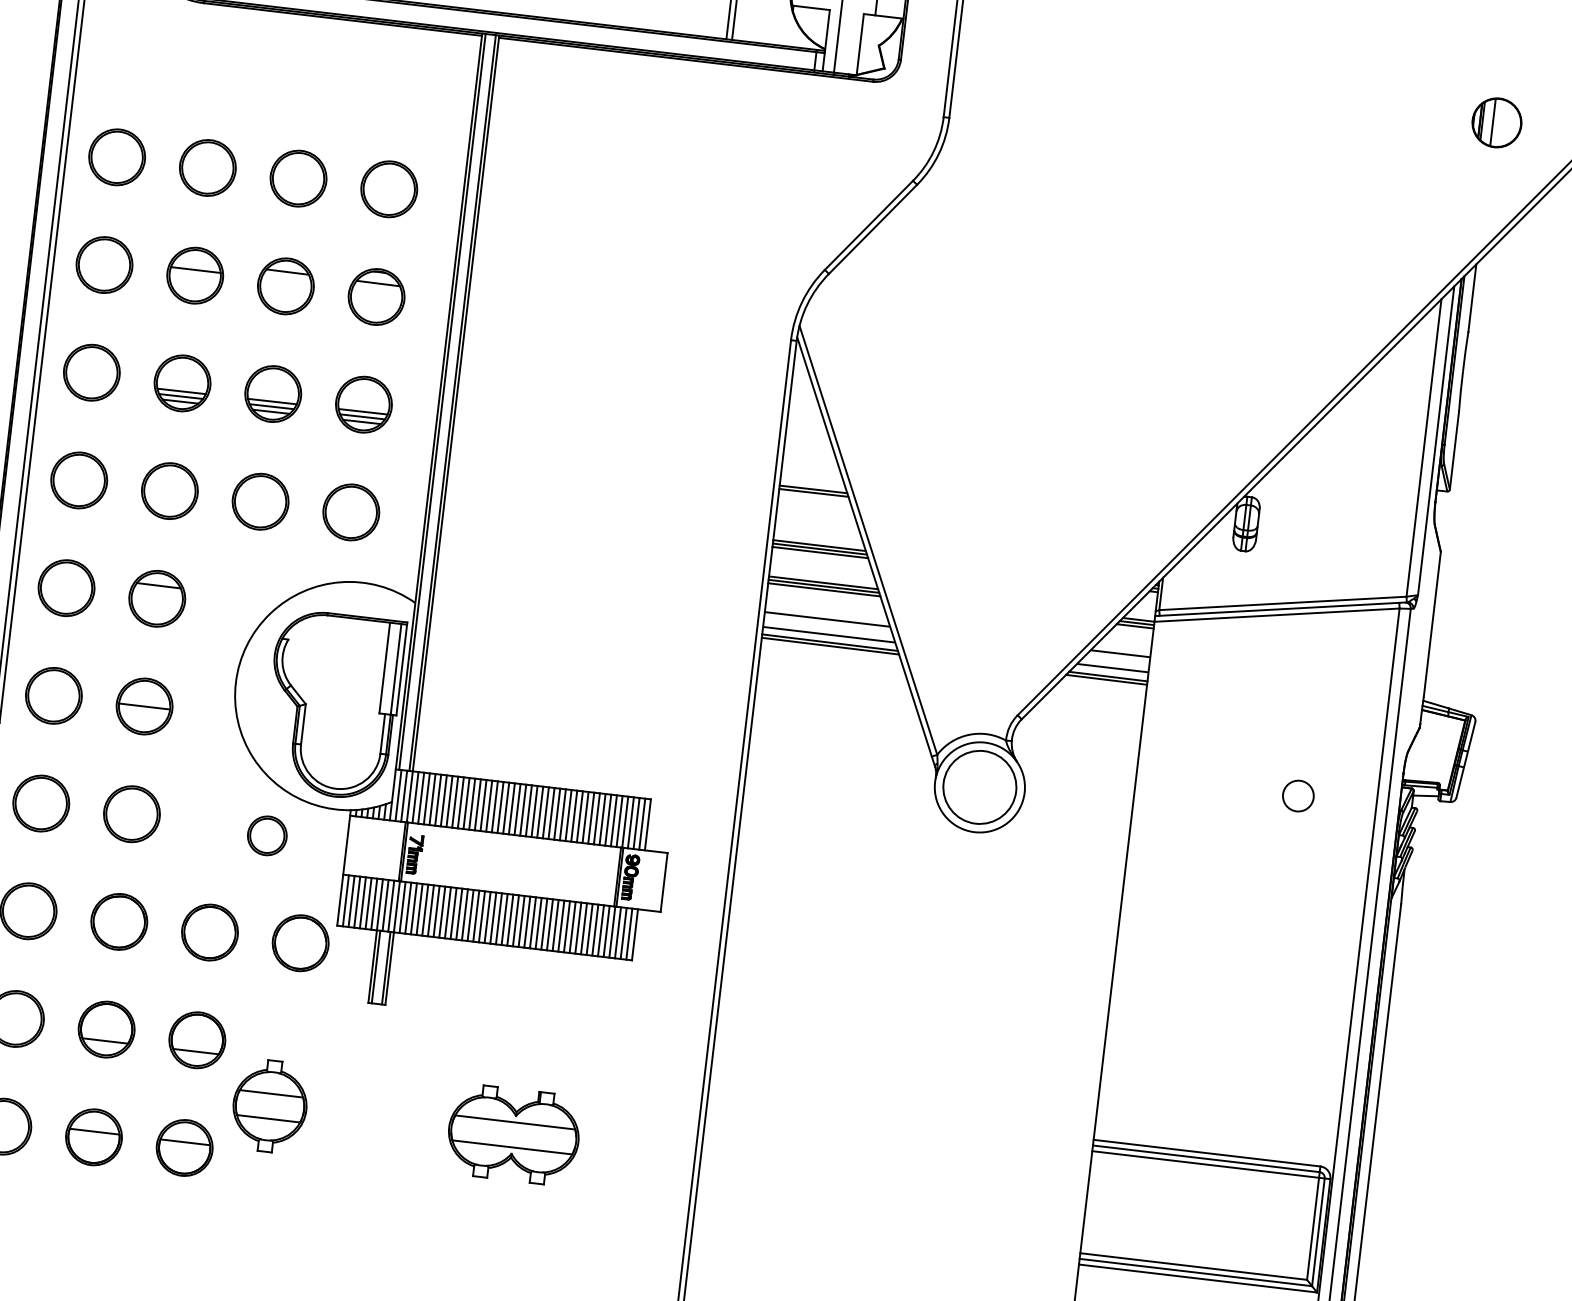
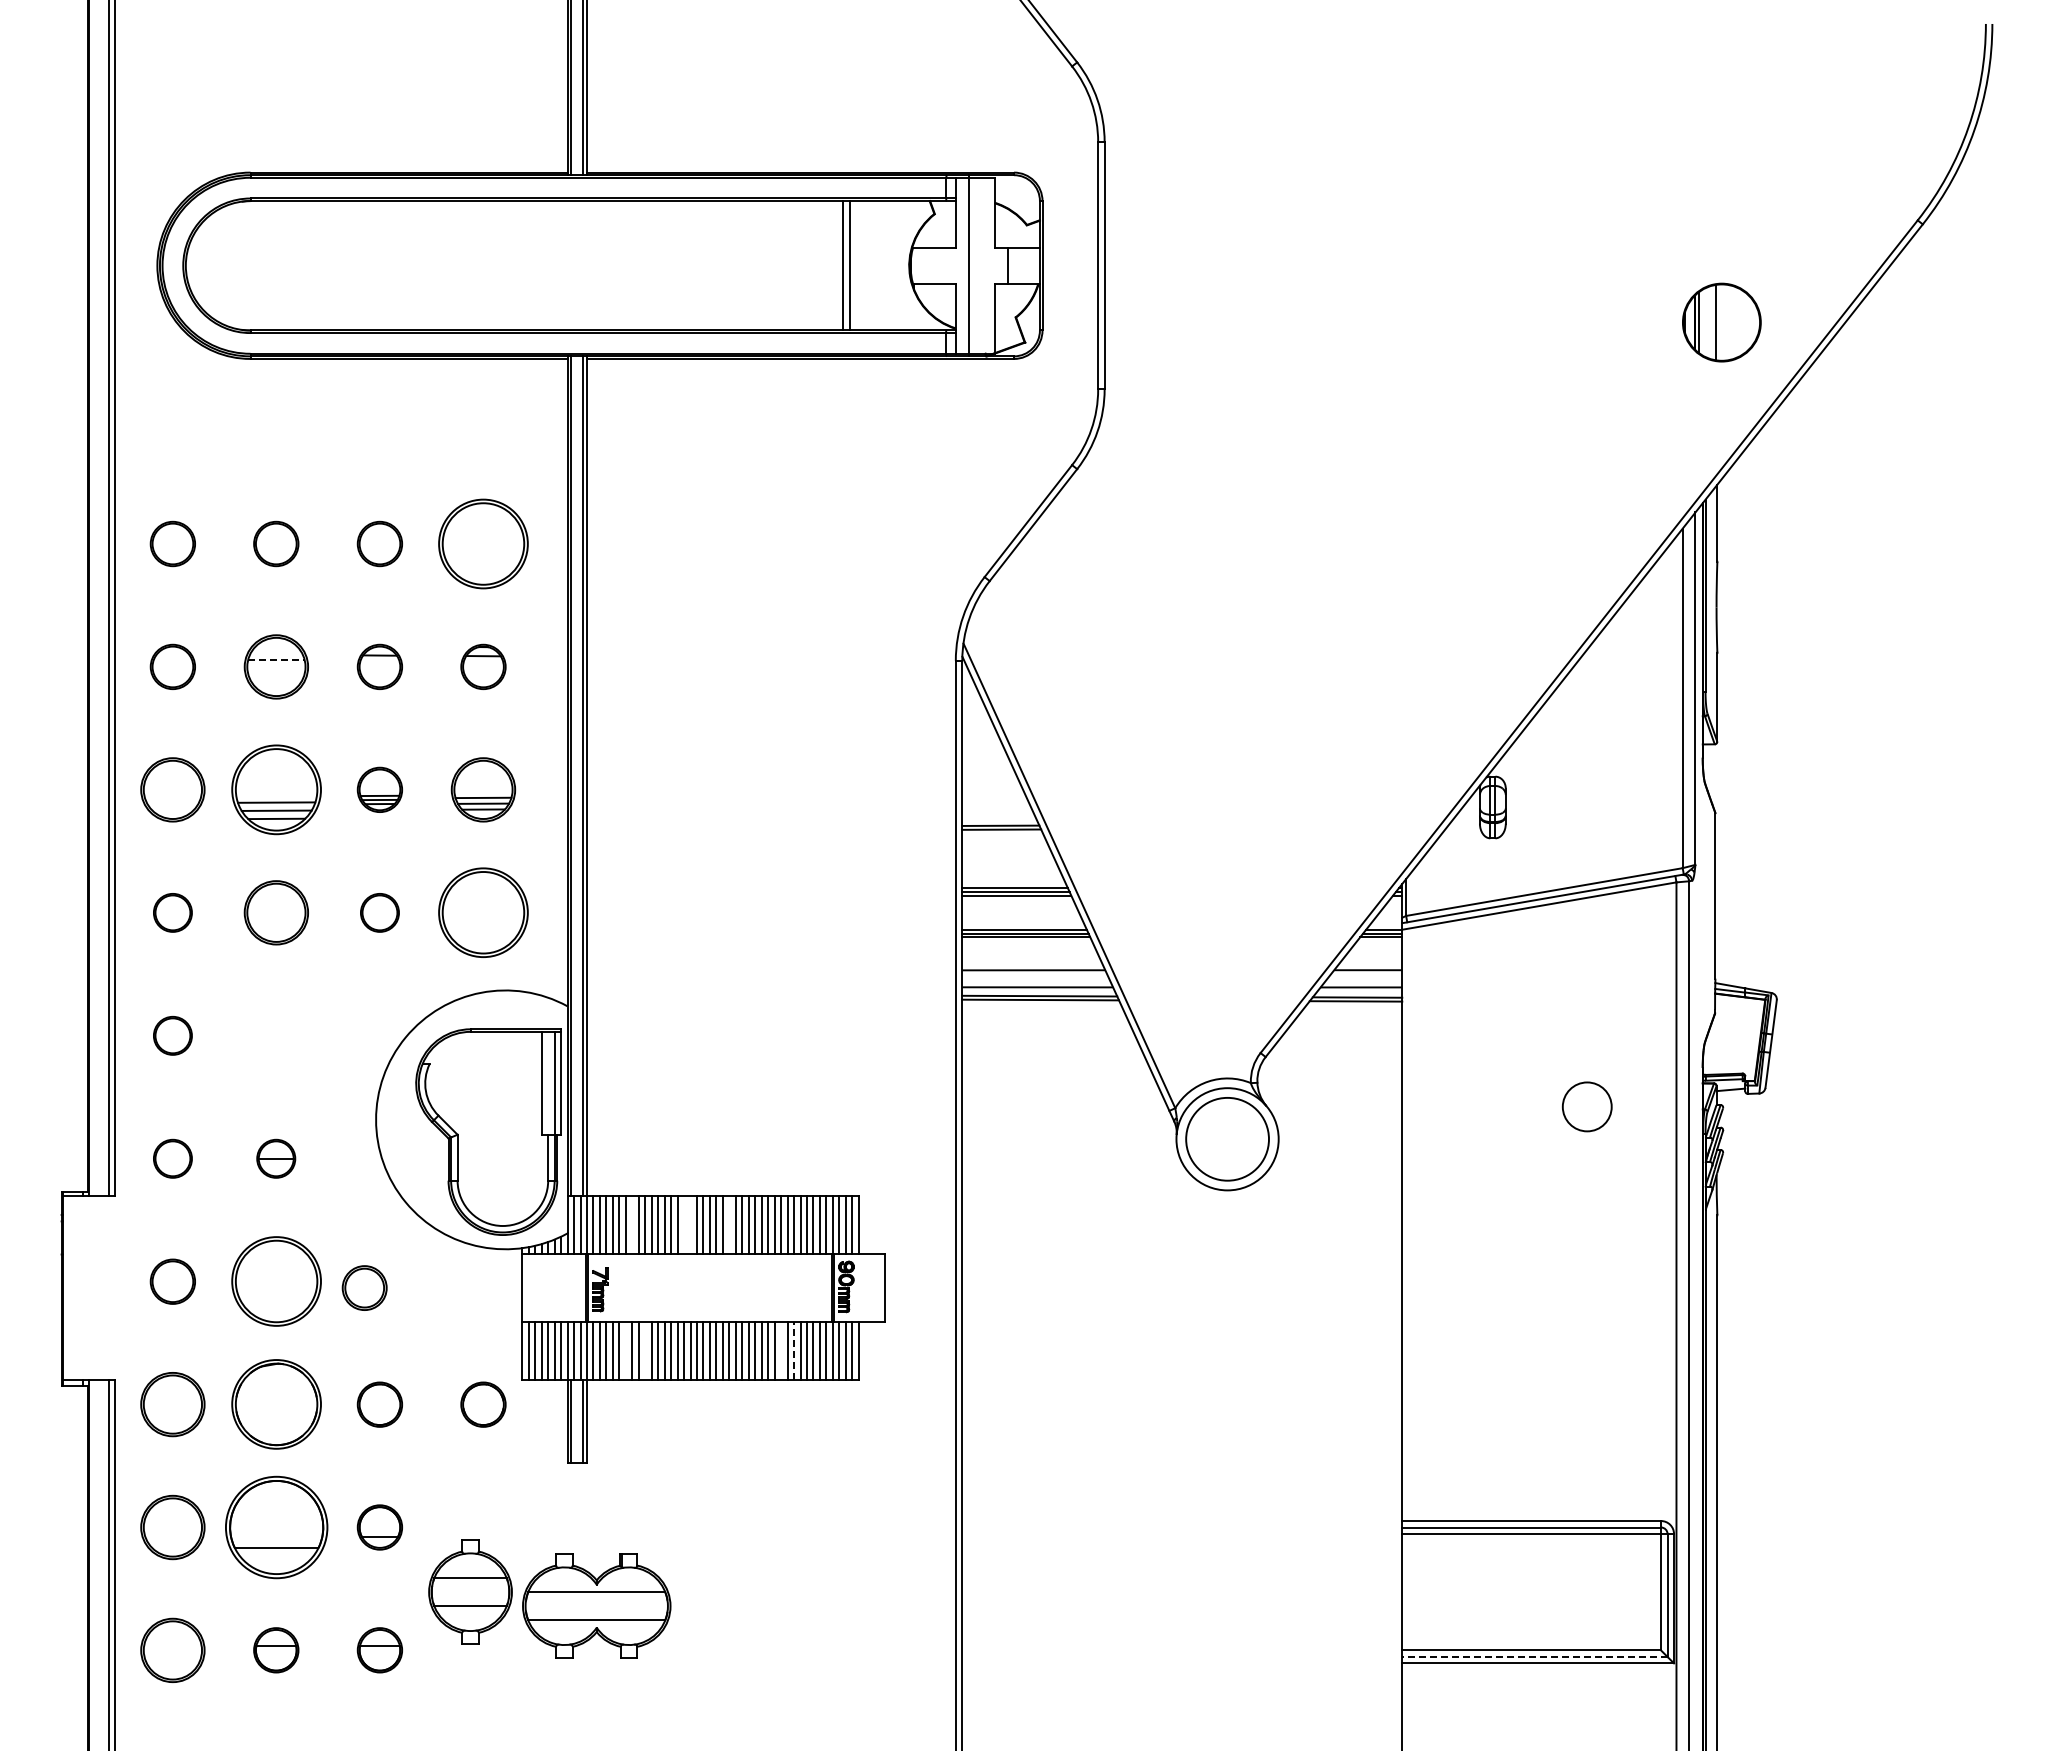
part: (1496, 122) -> (1721, 322), size x1.4
part: (116, 156) -> (172, 543), size x0.7
part: (207, 167) -> (275, 543), size x0.7
part: (298, 178) -> (379, 543), size x0.7
part: (389, 188) -> (483, 543), size x1.4
part: (104, 264) -> (172, 666), size x0.7
line: (195, 270) -> (276, 660), solid -> dashed
part: (285, 285) -> (379, 666), size x0.7
part: (376, 296) -> (483, 666), size x0.7
part: (181, 382) -> (275, 789), size x1.4
part: (272, 393) -> (379, 789), size x0.7
part: (78, 480) -> (172, 912), size x0.6
part: (260, 501) -> (379, 912), size x0.6
part: (351, 512) -> (483, 912), size x1.4
part: (66, 587) -> (172, 1035), size x0.6
part: (156, 598) -> (275, 1035), removed
part: (53, 695) -> (172, 1158), size x0.6
part: (143, 706) -> (275, 1158), size x0.6
circle: (1298, 795) -> (1587, 1106), size x1.4
line: (449, 801) -> (632, 1225), removed
part: (40, 803) -> (172, 1281), size x0.7
line: (495, 807) -> (684, 1225), removed
line: (500, 807) -> (690, 1225), removed
line: (534, 811) -> (729, 1225), removed
part: (131, 814) -> (275, 1281), size x1.4
part: (267, 835) -> (364, 1287), moved
line: (430, 910) -> (625, 1350), removed
line: (448, 912) -> (645, 1350), removed
part: (118, 921) -> (275, 1404), size x1.4
line: (567, 926) -> (781, 1350), removed
line: (578, 927) -> (794, 1350), solid -> dashed
part: (209, 932) -> (379, 1404), size x0.7
part: (300, 943) -> (483, 1404), size x0.7
part: (105, 1029) -> (275, 1527), size x1.6
part: (196, 1040) -> (379, 1527), size x0.7
part: (513, 1134) -> (596, 1605), moved
part: (93, 1136) -> (275, 1649), size x0.7
part: (184, 1147) -> (379, 1649), size x0.7
line: (1195, 1272) -> (1534, 1656), solid -> dashed

